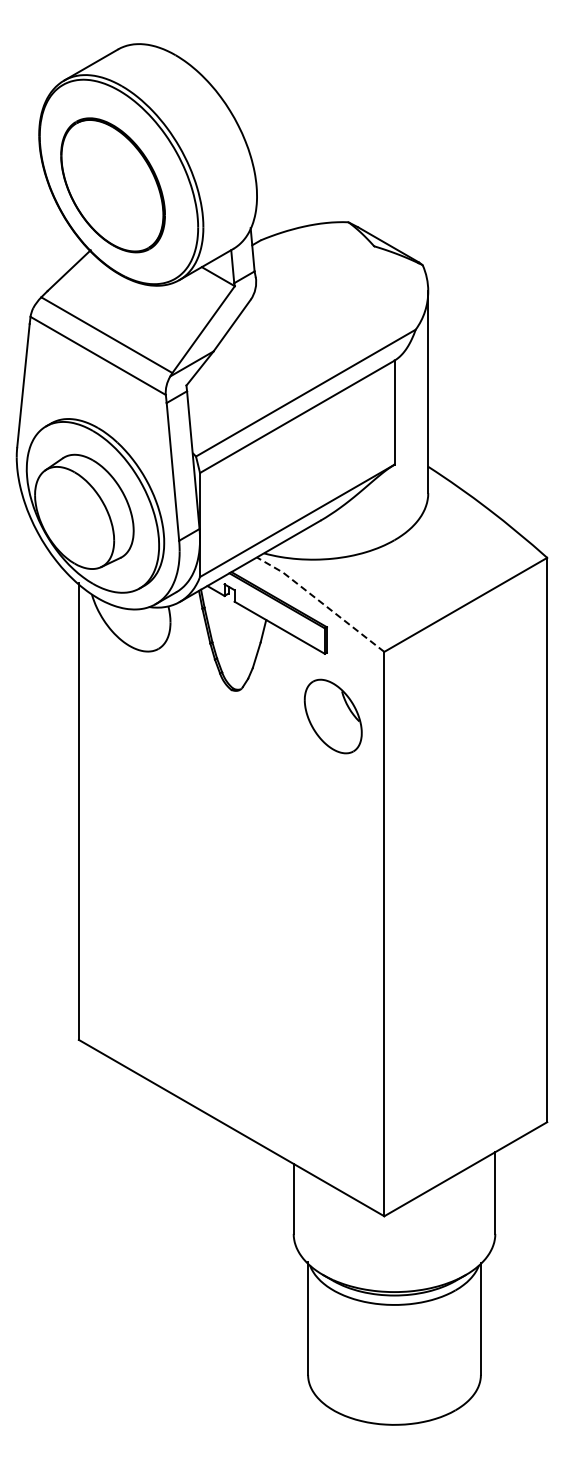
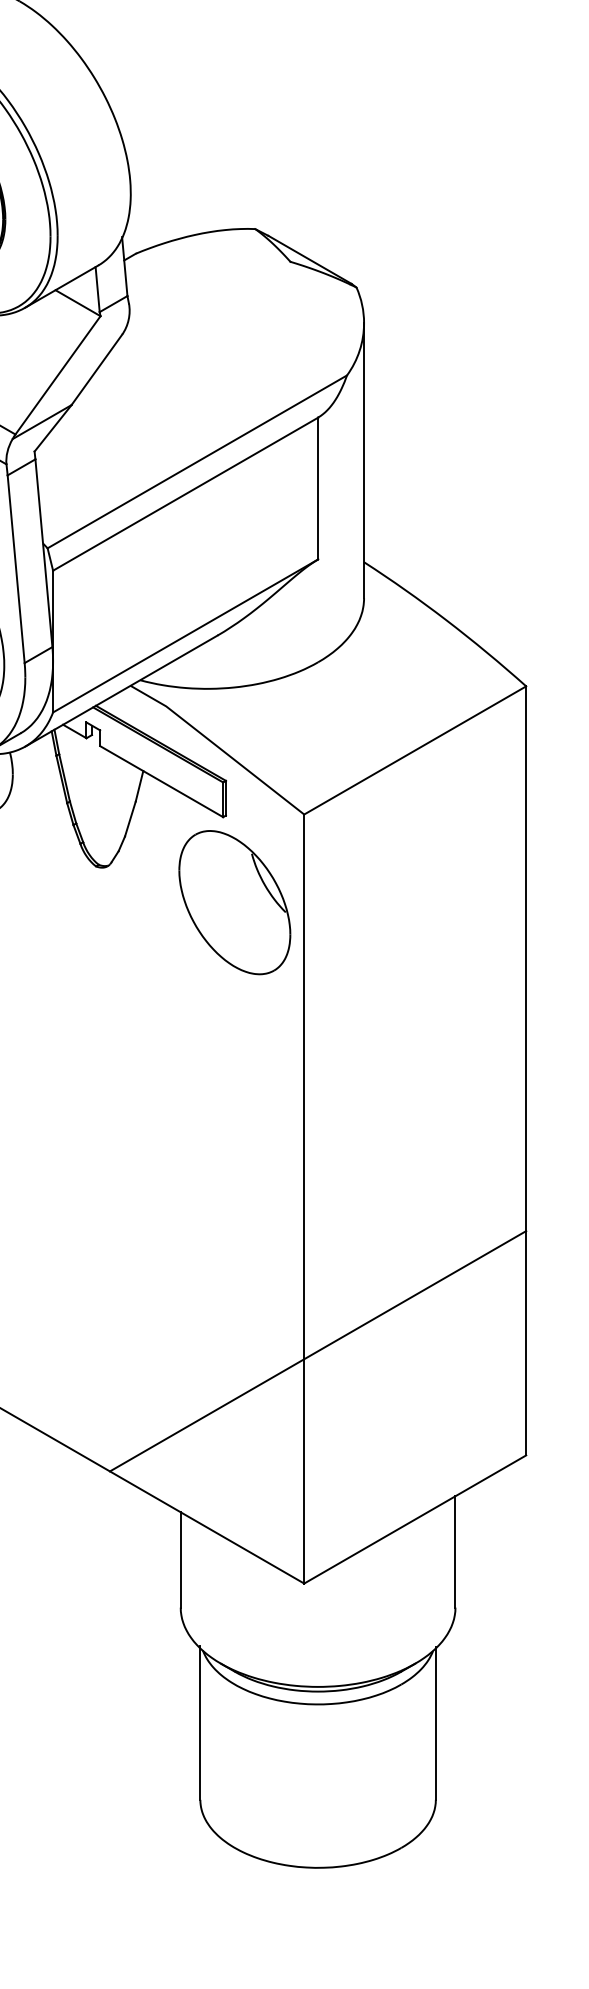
line: (320, 602) -> (217, 747), dashed -> solid
part: (332, 716) -> (233, 902), size x1.43
line: (394, 1045) -> (318, 1350), added

